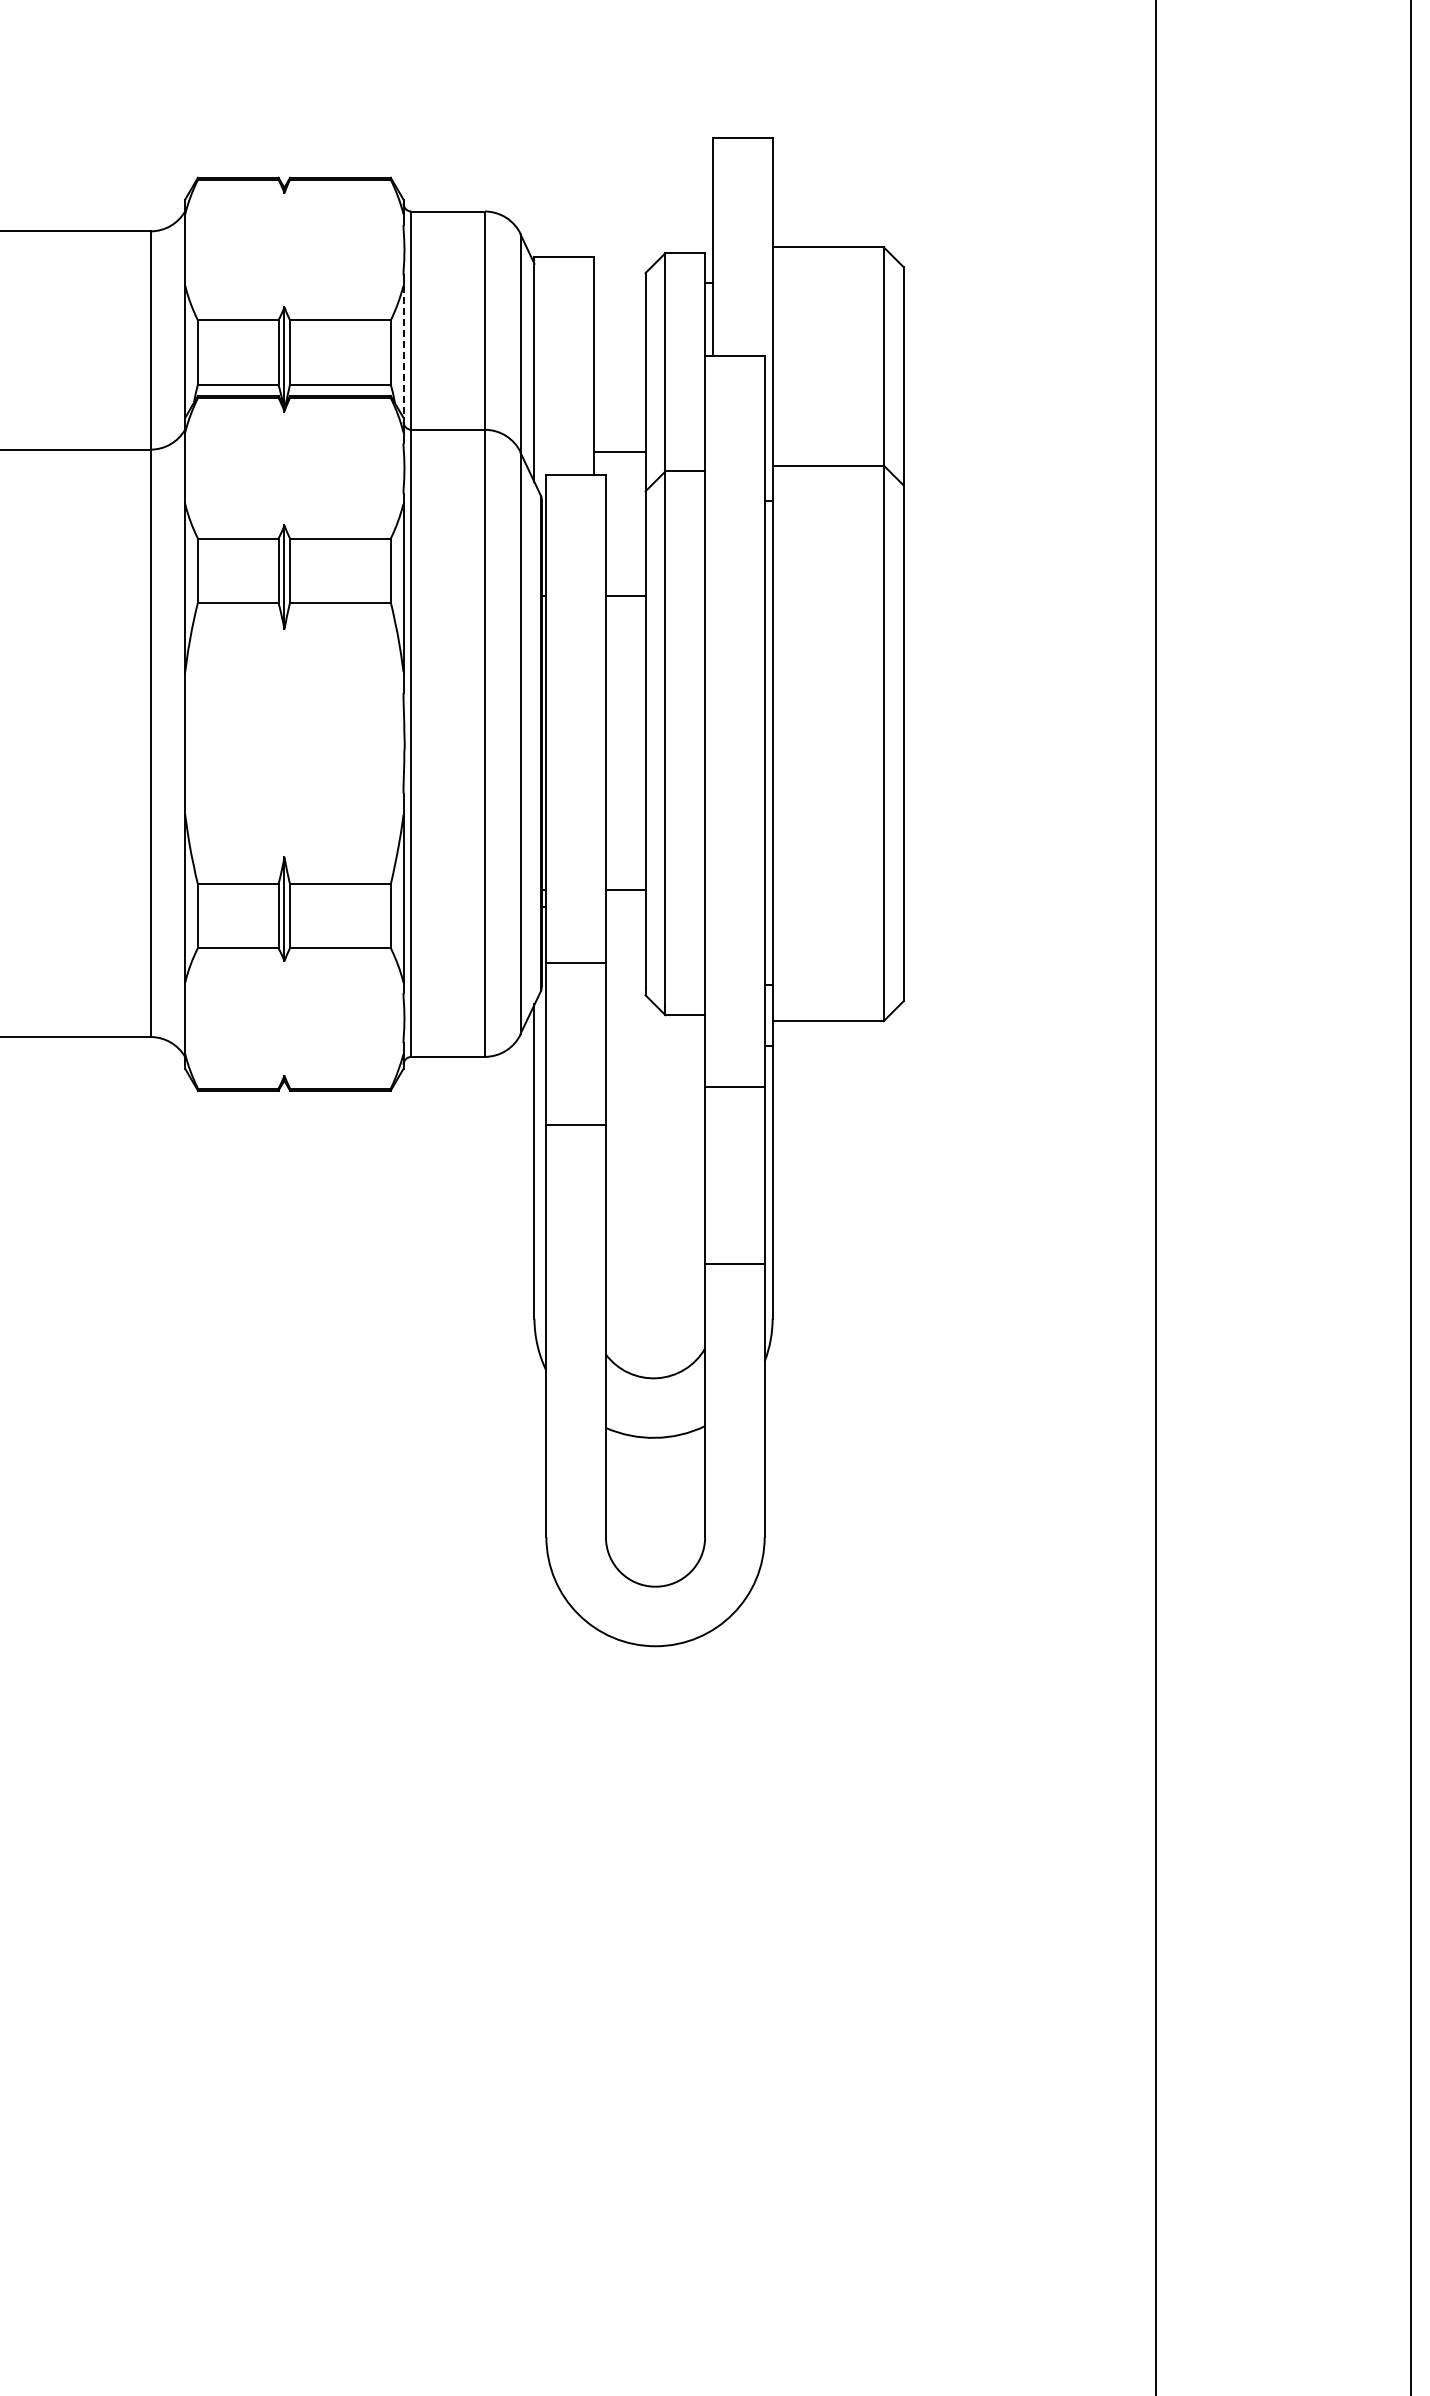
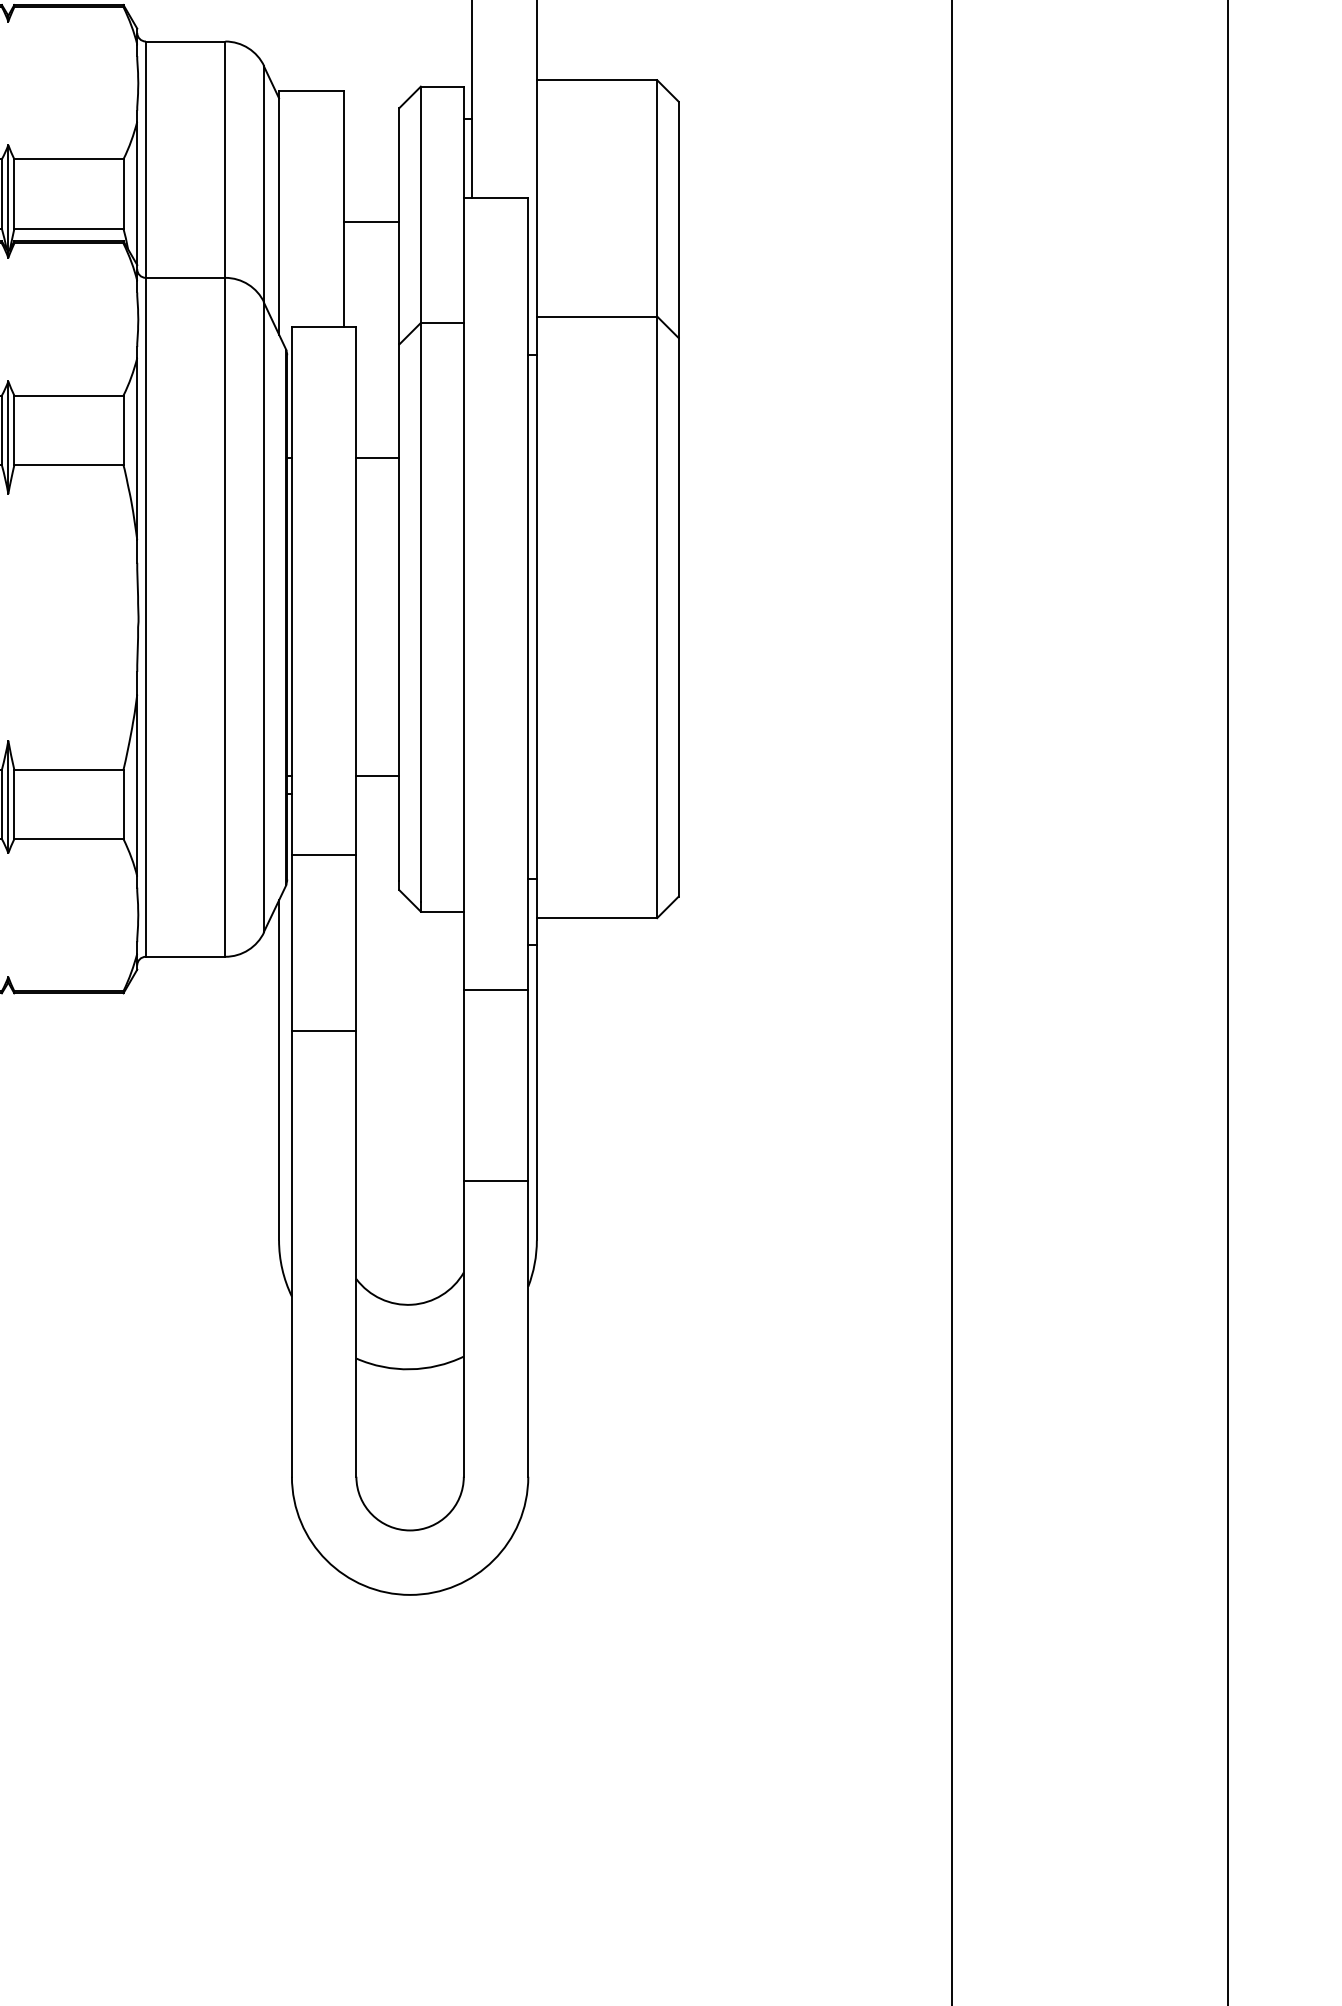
line: (403, 352) -> (137, 194), dashed -> solid
line: (619, 452) -> (371, 222), moved

